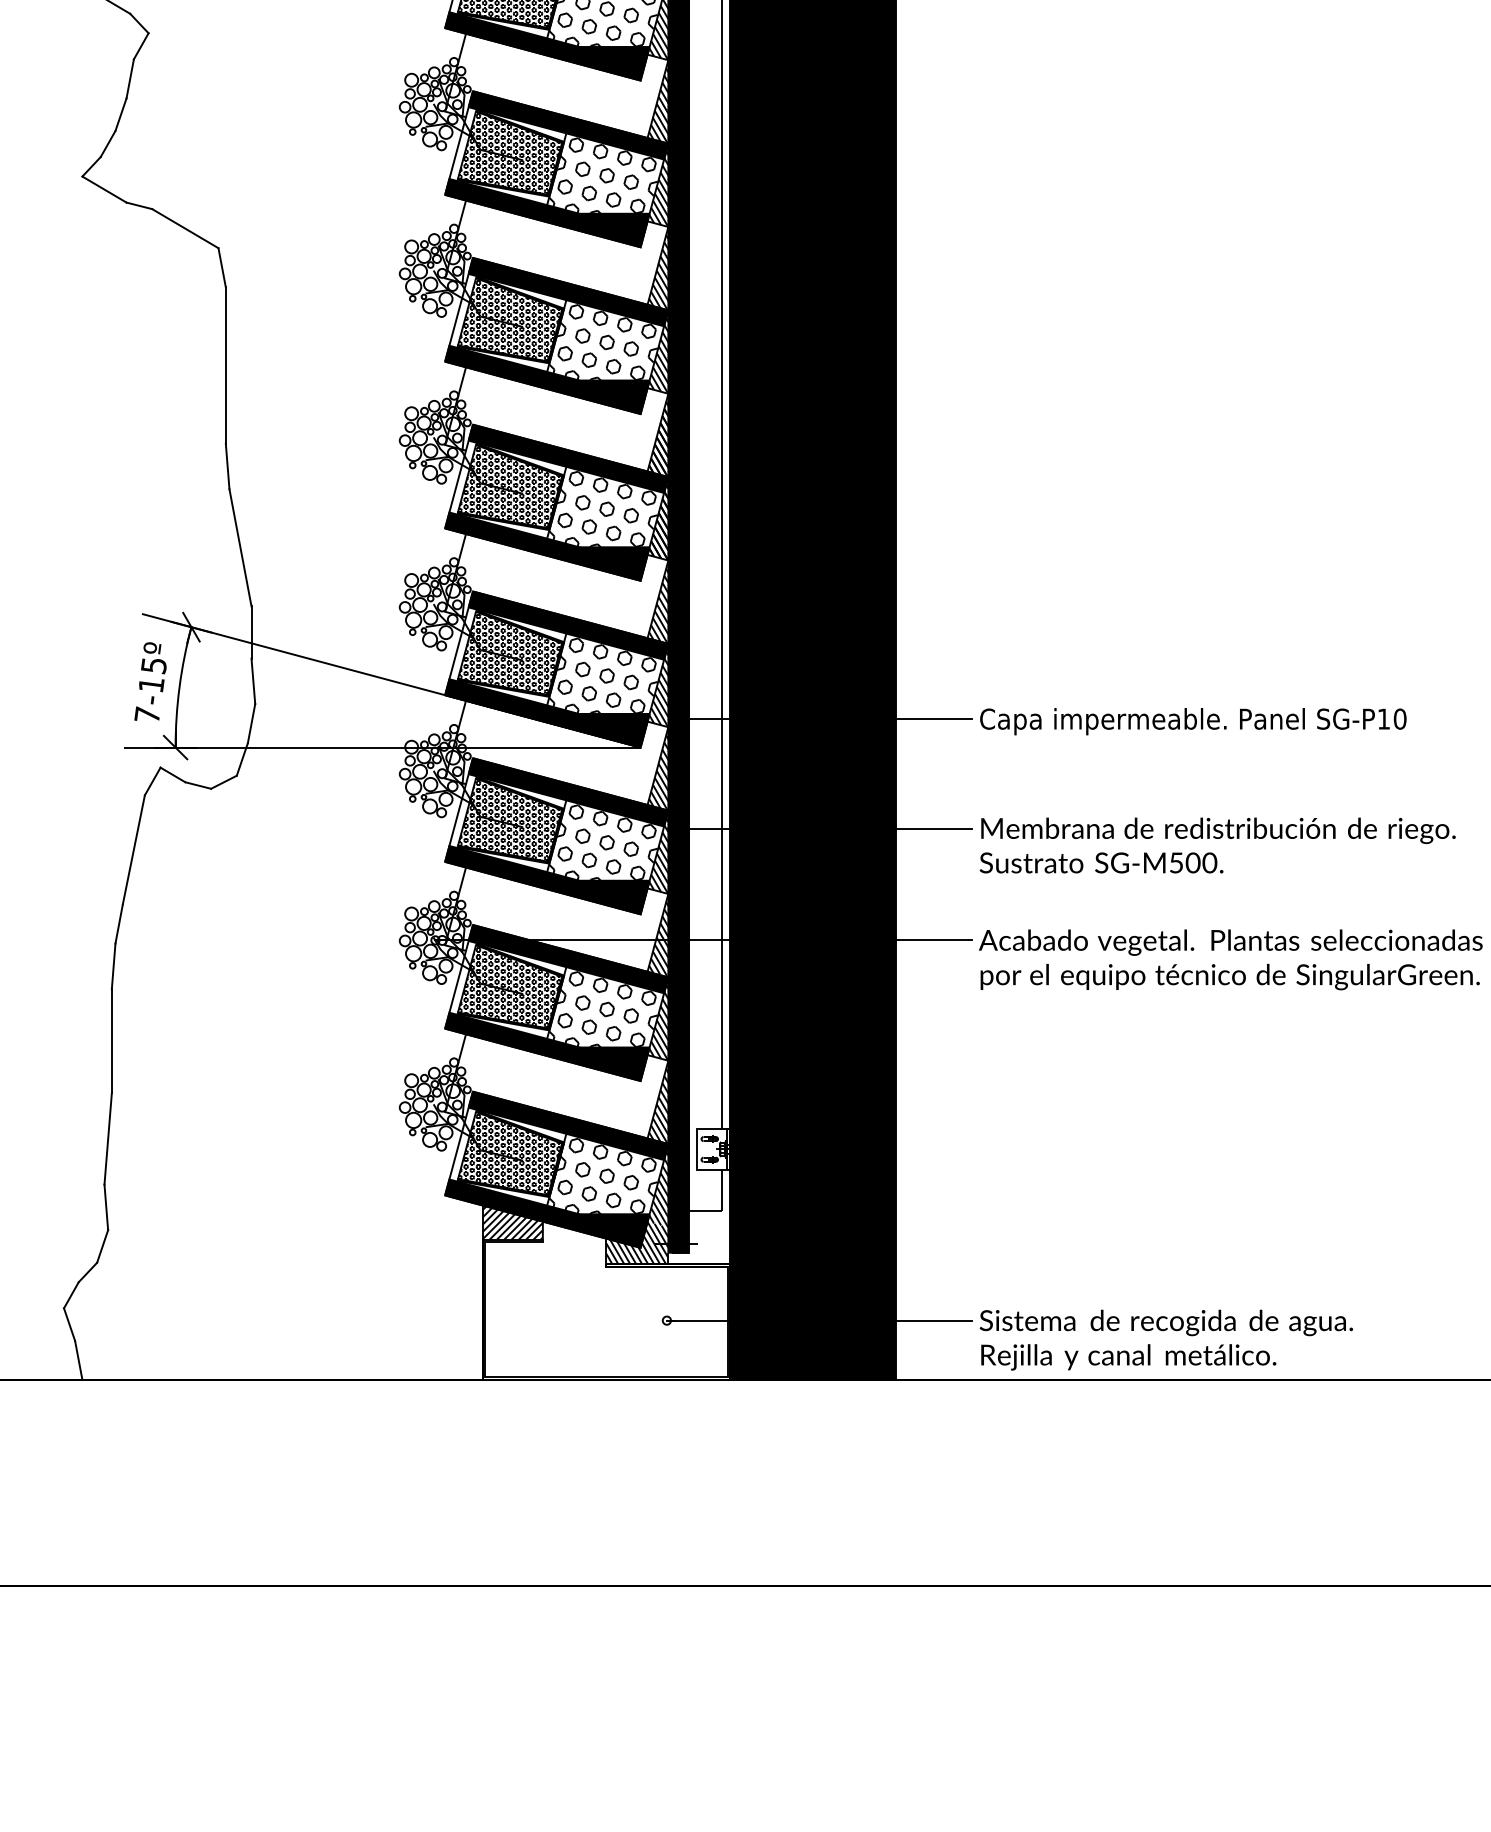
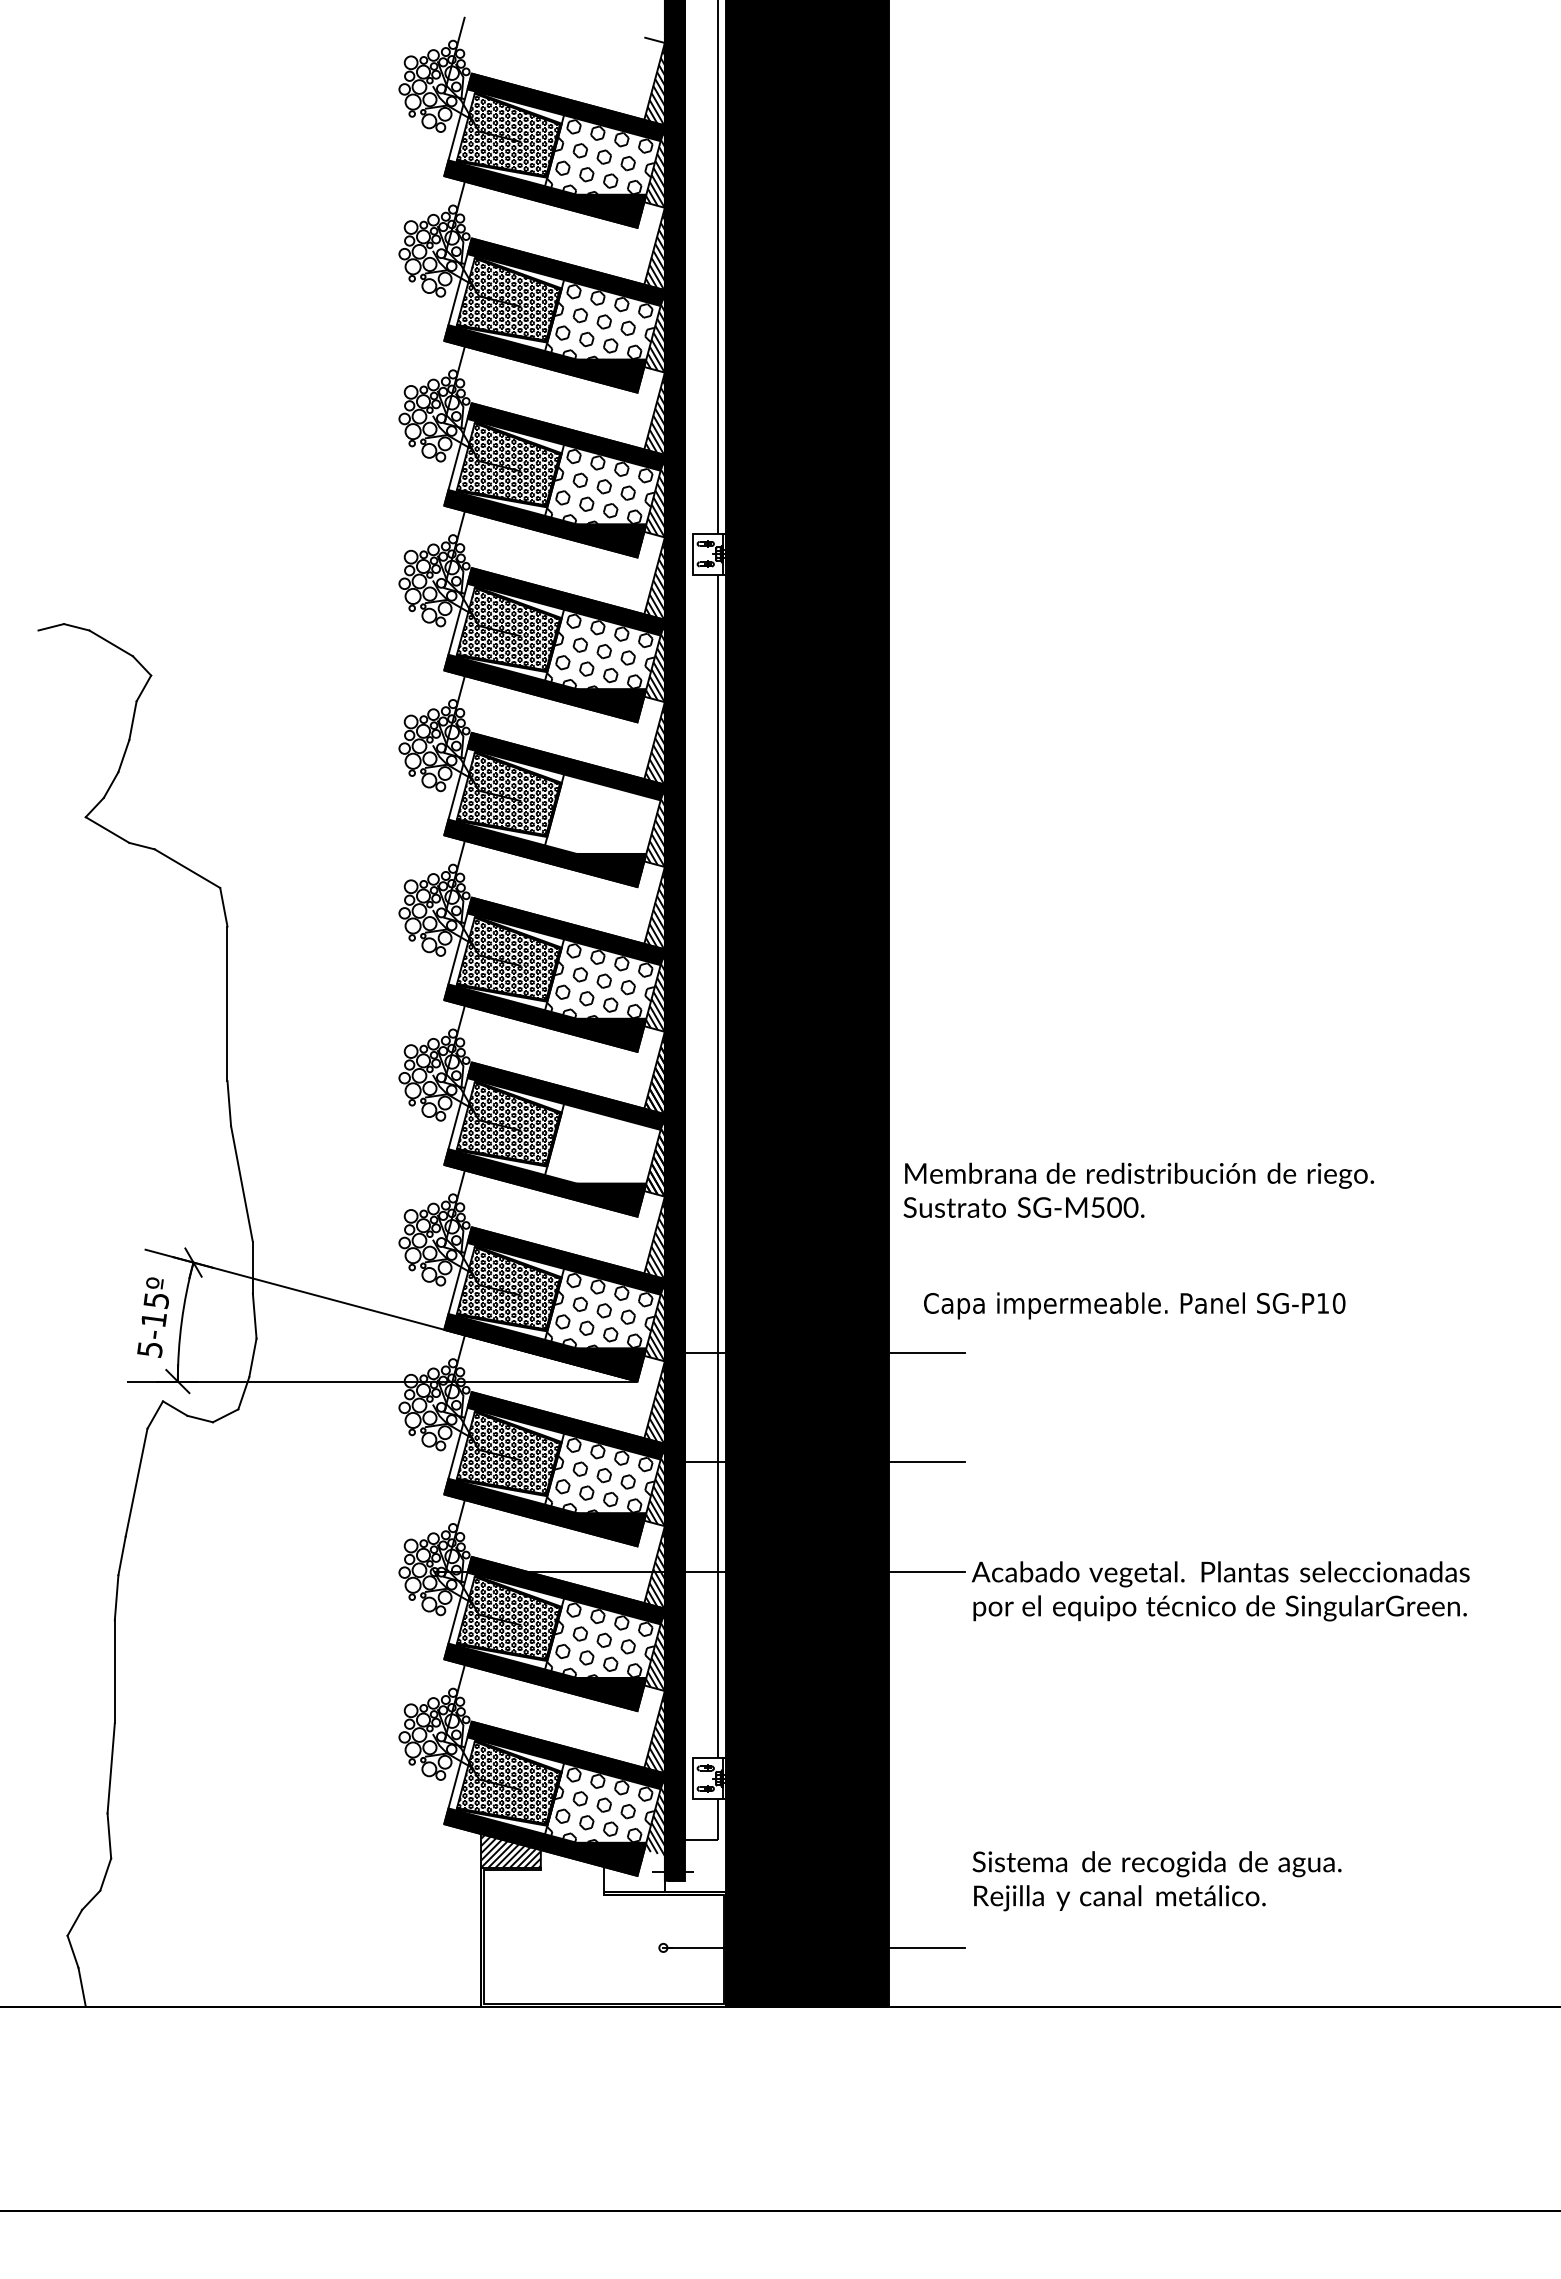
hatch: (603, 183) -> (600, 824), removed
hatch: (603, 516) -> (600, 1153), removed
text: (146, 715) -> (149, 1349), 7-15º -> 5-15º
text: (1193, 721) -> (1134, 1305), moved
text: (1217, 844) -> (1138, 1189), moved
hatch: (636, 1243) -> (633, 1871), removed
text: (1165, 1340) -> (1156, 1881), moved

